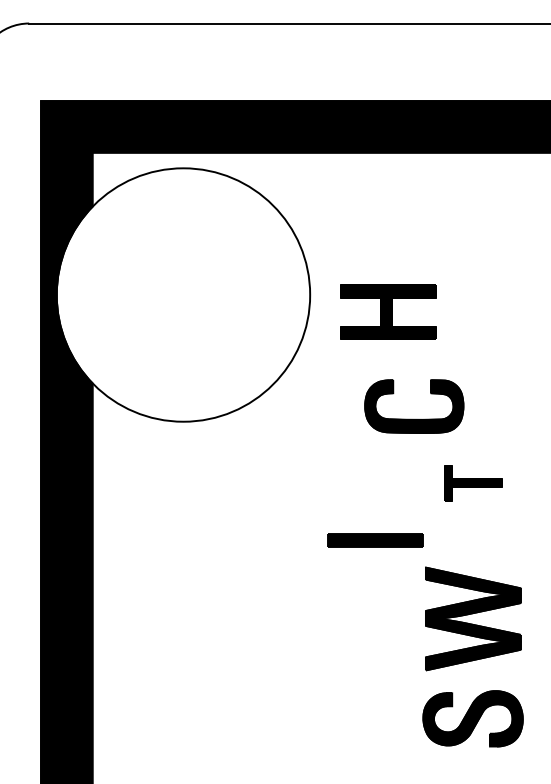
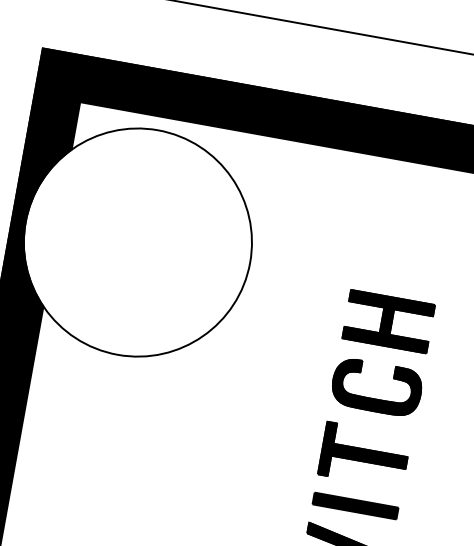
part: (388, 311) -> (389, 321), moved
part: (414, 418) -> (375, 398), moved
part: (473, 483) -> (364, 455), size x1.67
part: (375, 540) -> (355, 506), moved

